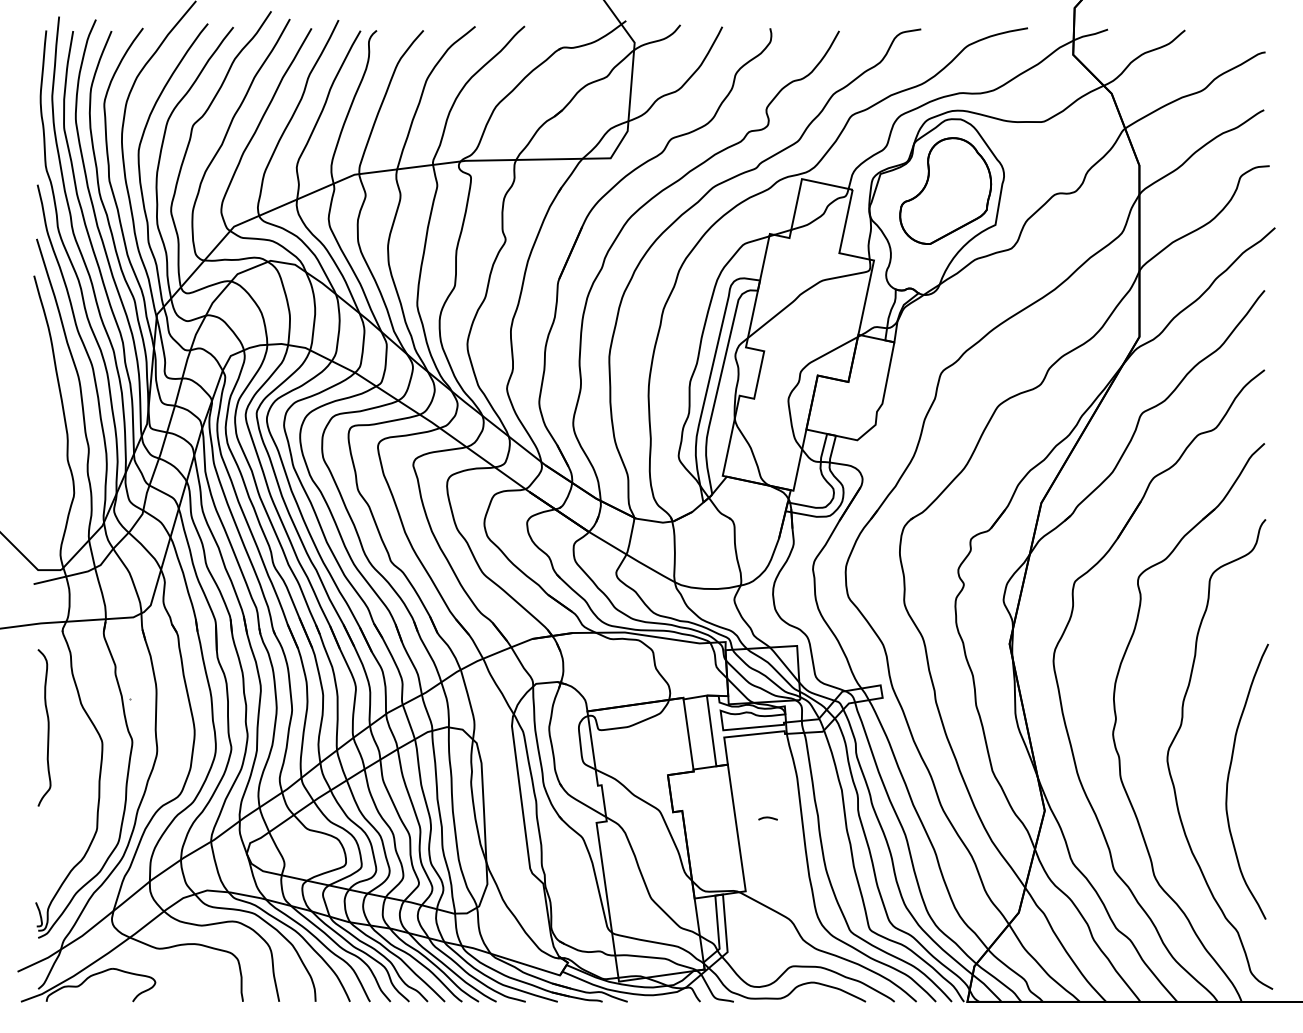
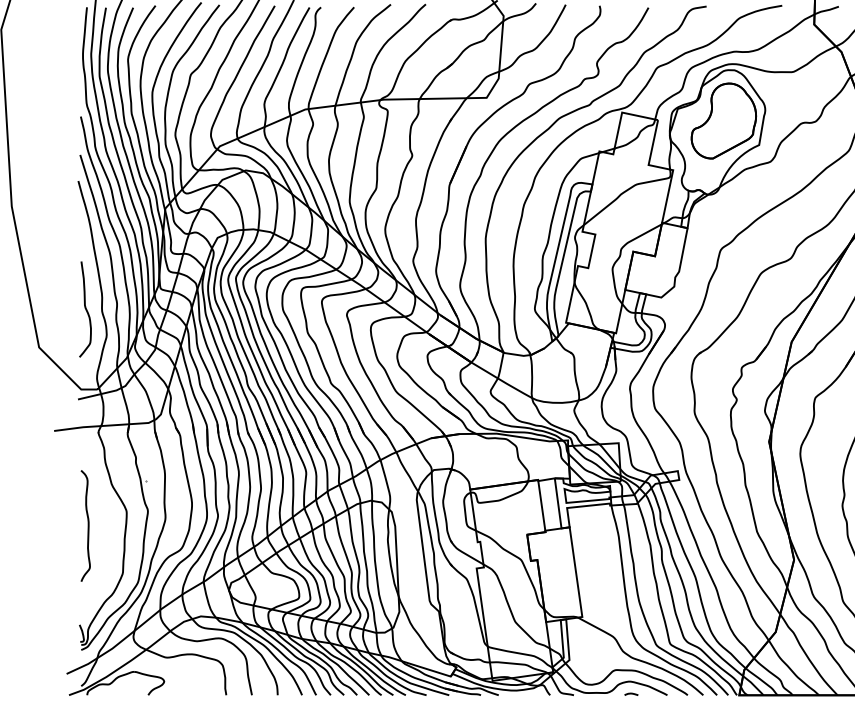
curve: (43, 455) -> (85, 308), added
curve: (47, 727) -> (87, 525), moved
curve: (767, 818) -> (631, 694), moved

